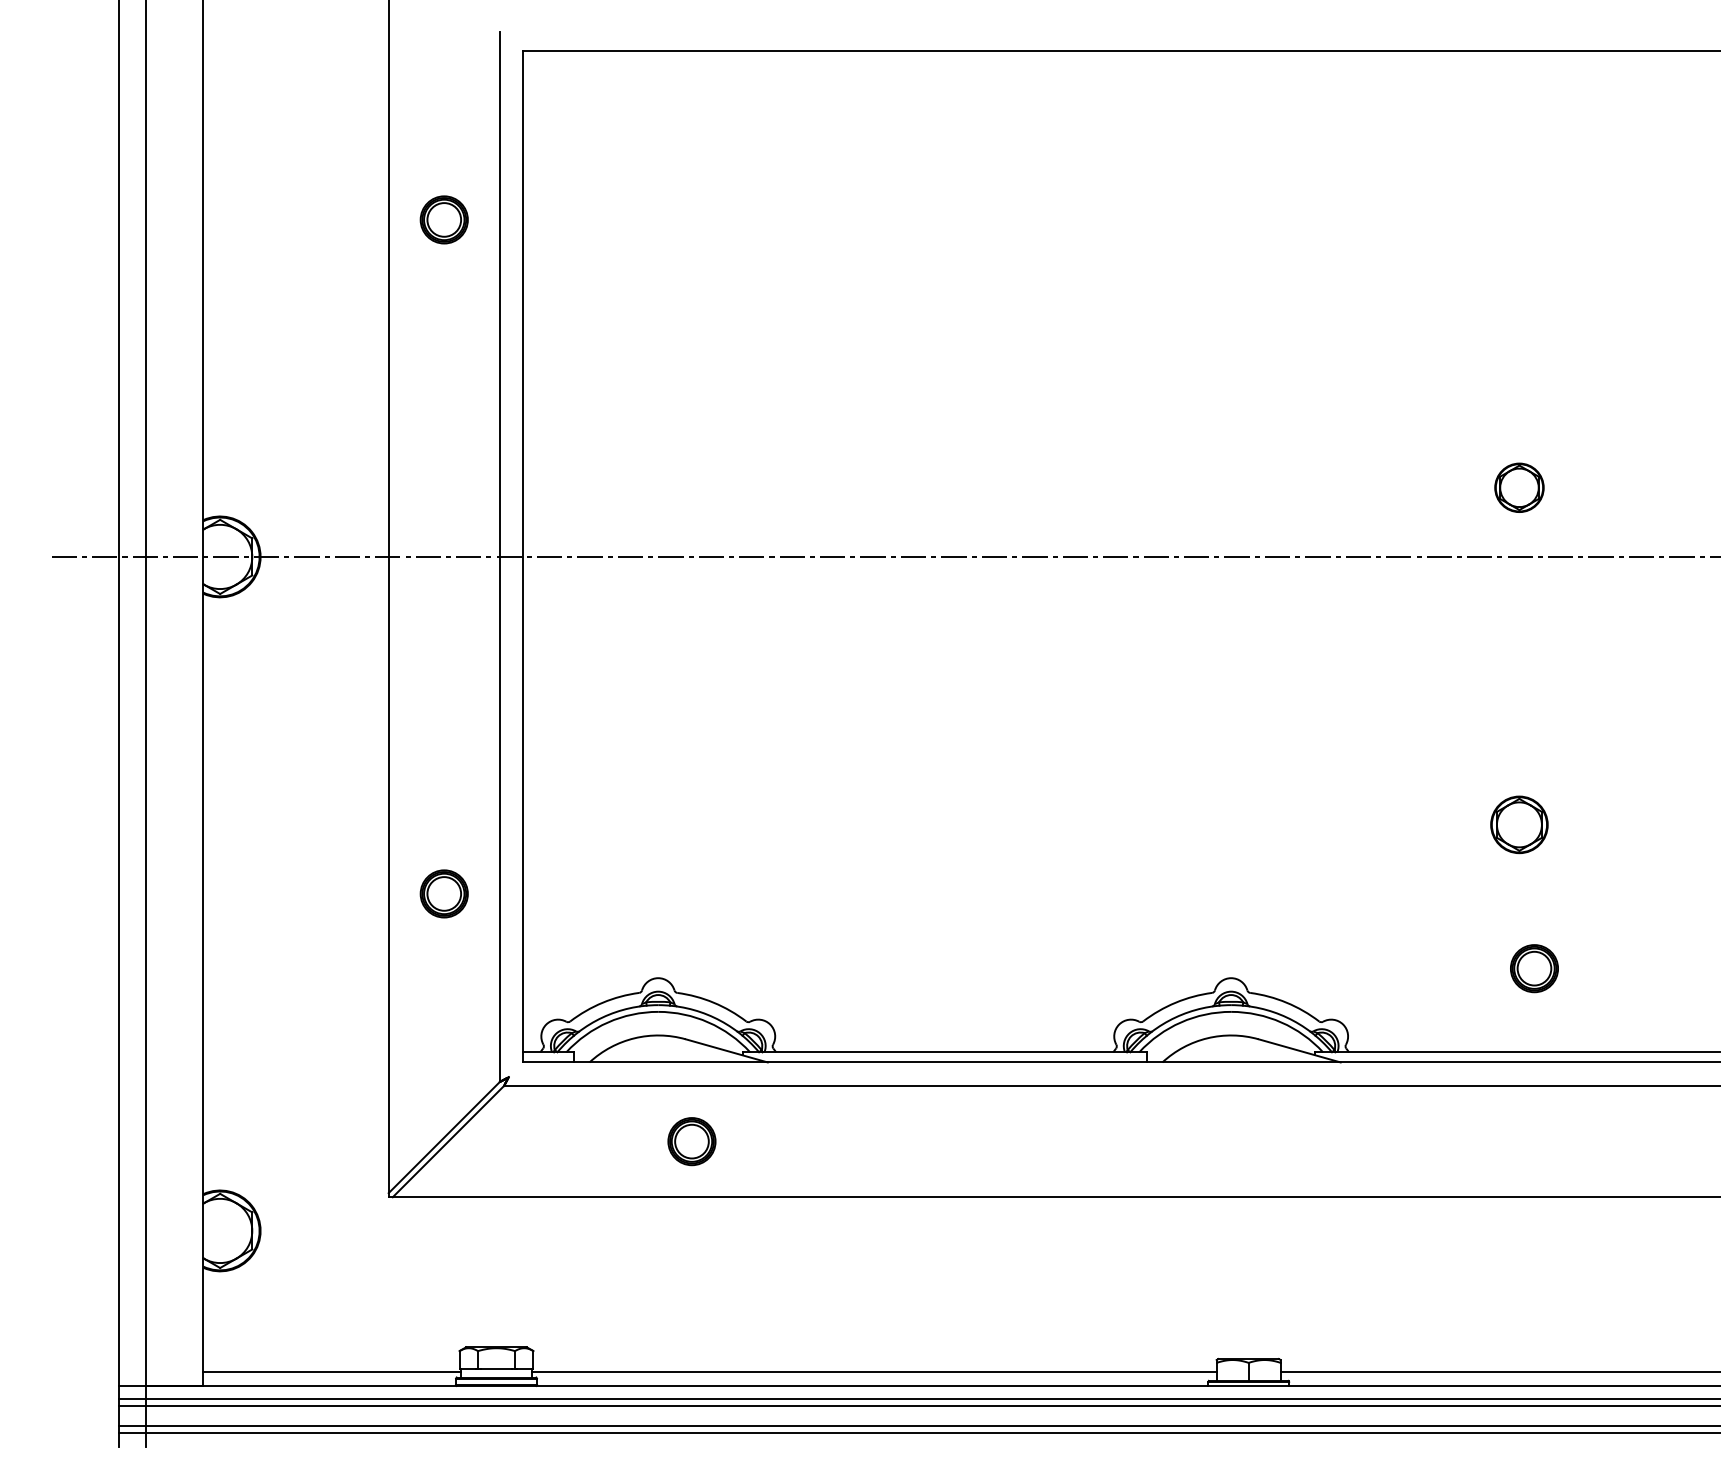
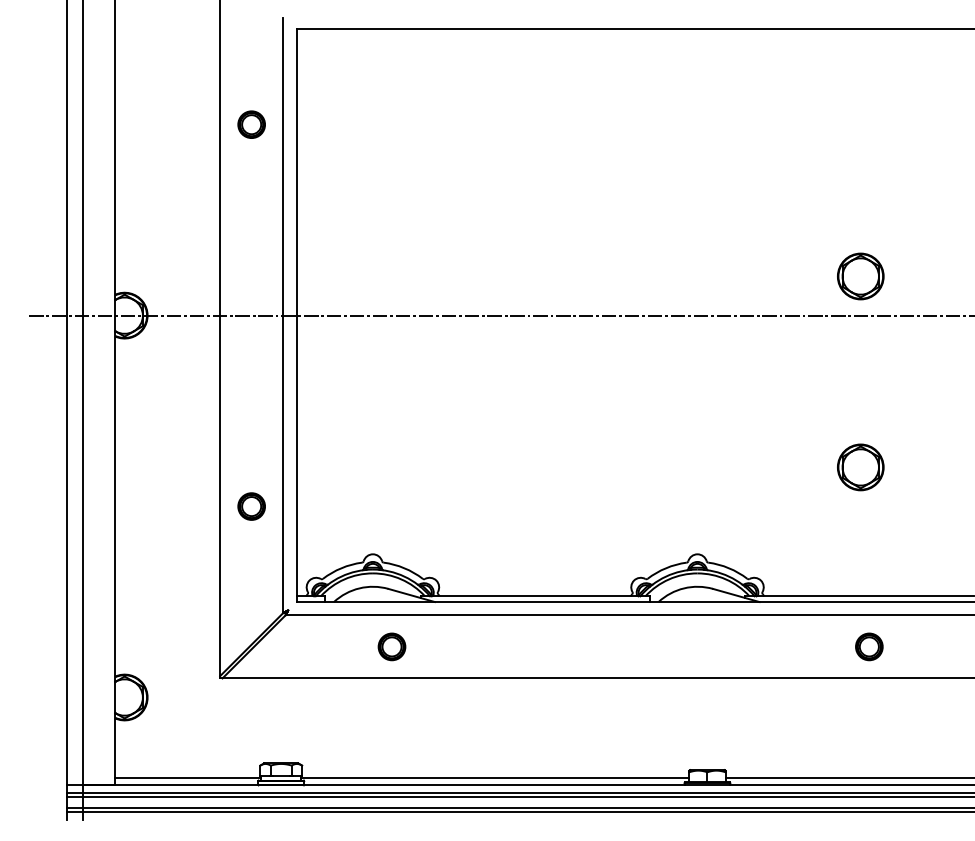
part: (1518, 487) -> (860, 276), size x1.67
part: (1518, 824) -> (860, 467), size x1.43
part: (1534, 967) -> (869, 646), moved

